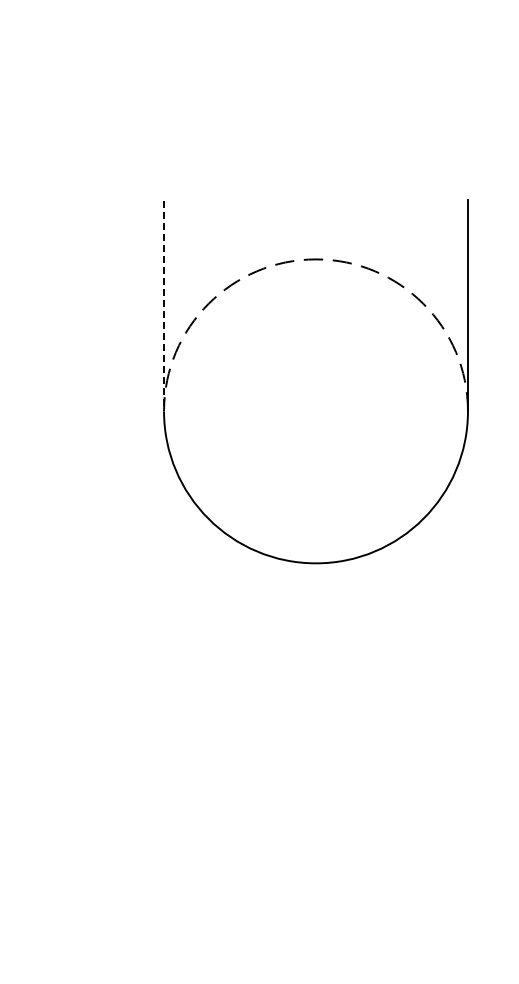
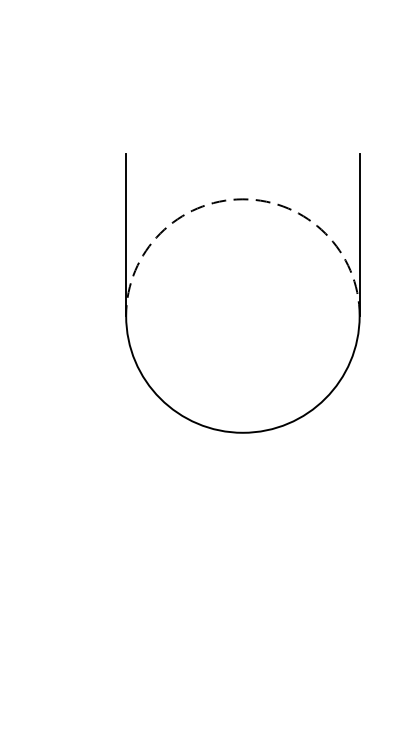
line: (164, 306) -> (126, 235), dashed -> solid

